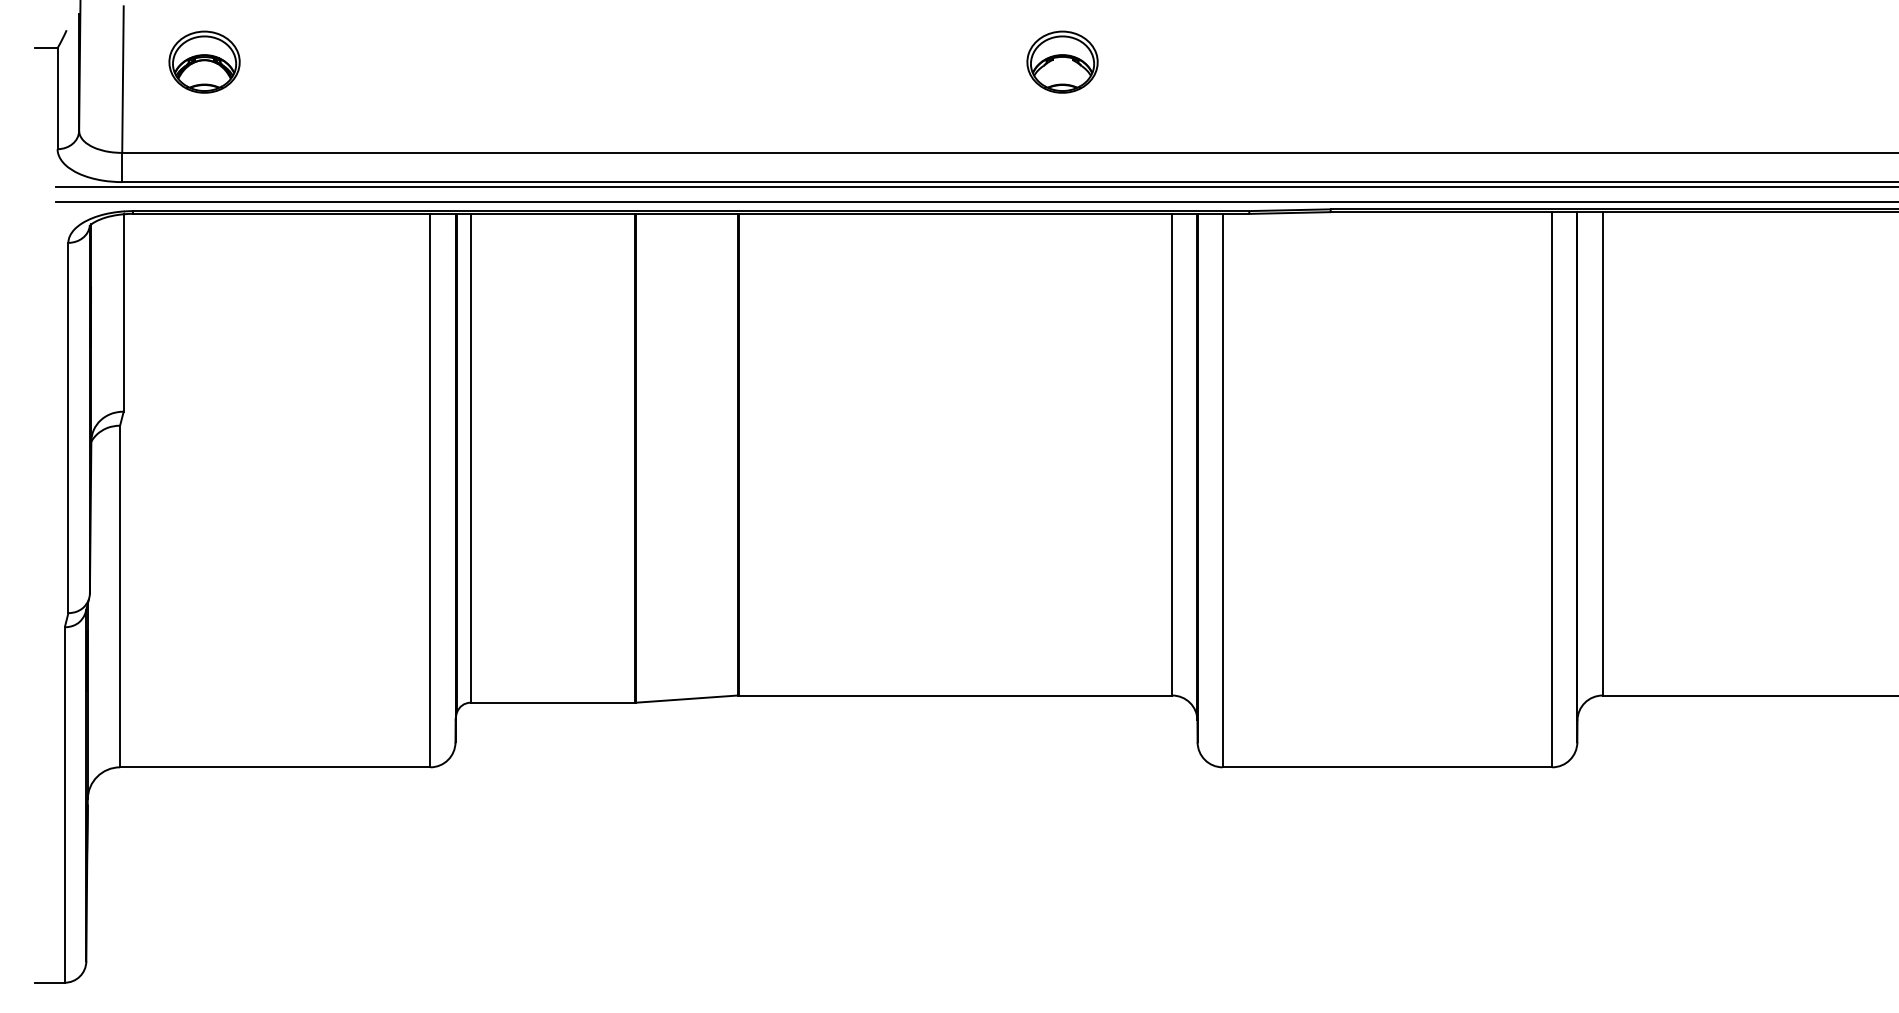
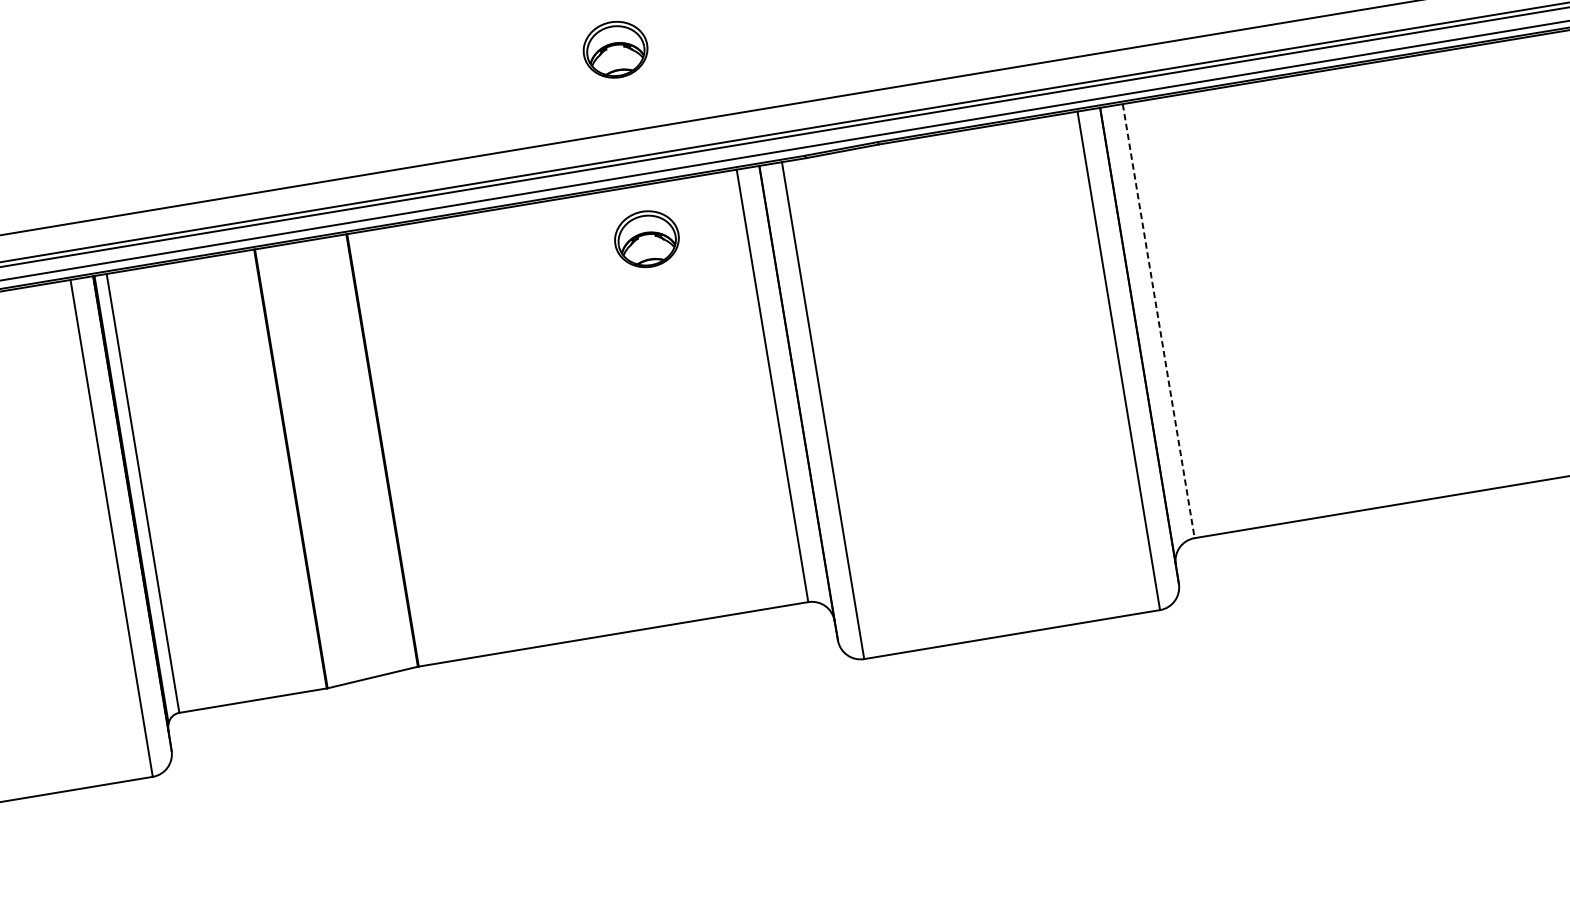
part: (1062, 272) -> (646, 238), added
line: (1602, 453) -> (1158, 320), solid -> dashed

